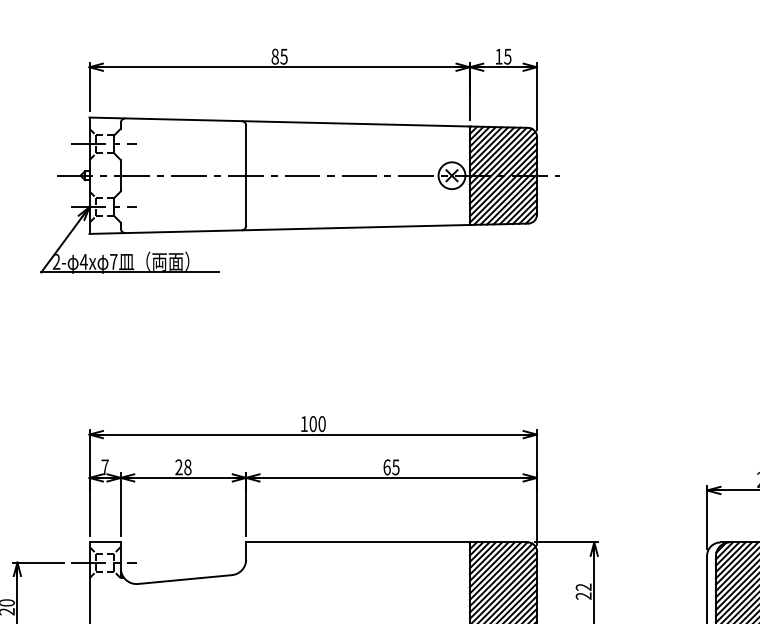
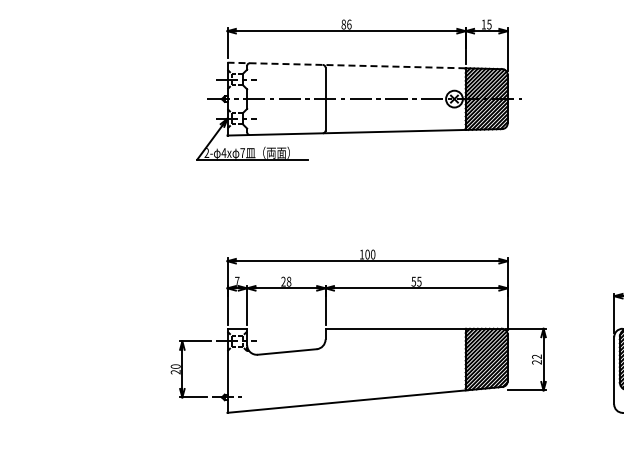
text: (284, 56) -> (349, 24), 85 -> 86
line: (281, 122) -> (347, 65), solid -> dashed
text: (386, 466) -> (413, 281), 65 -> 55

